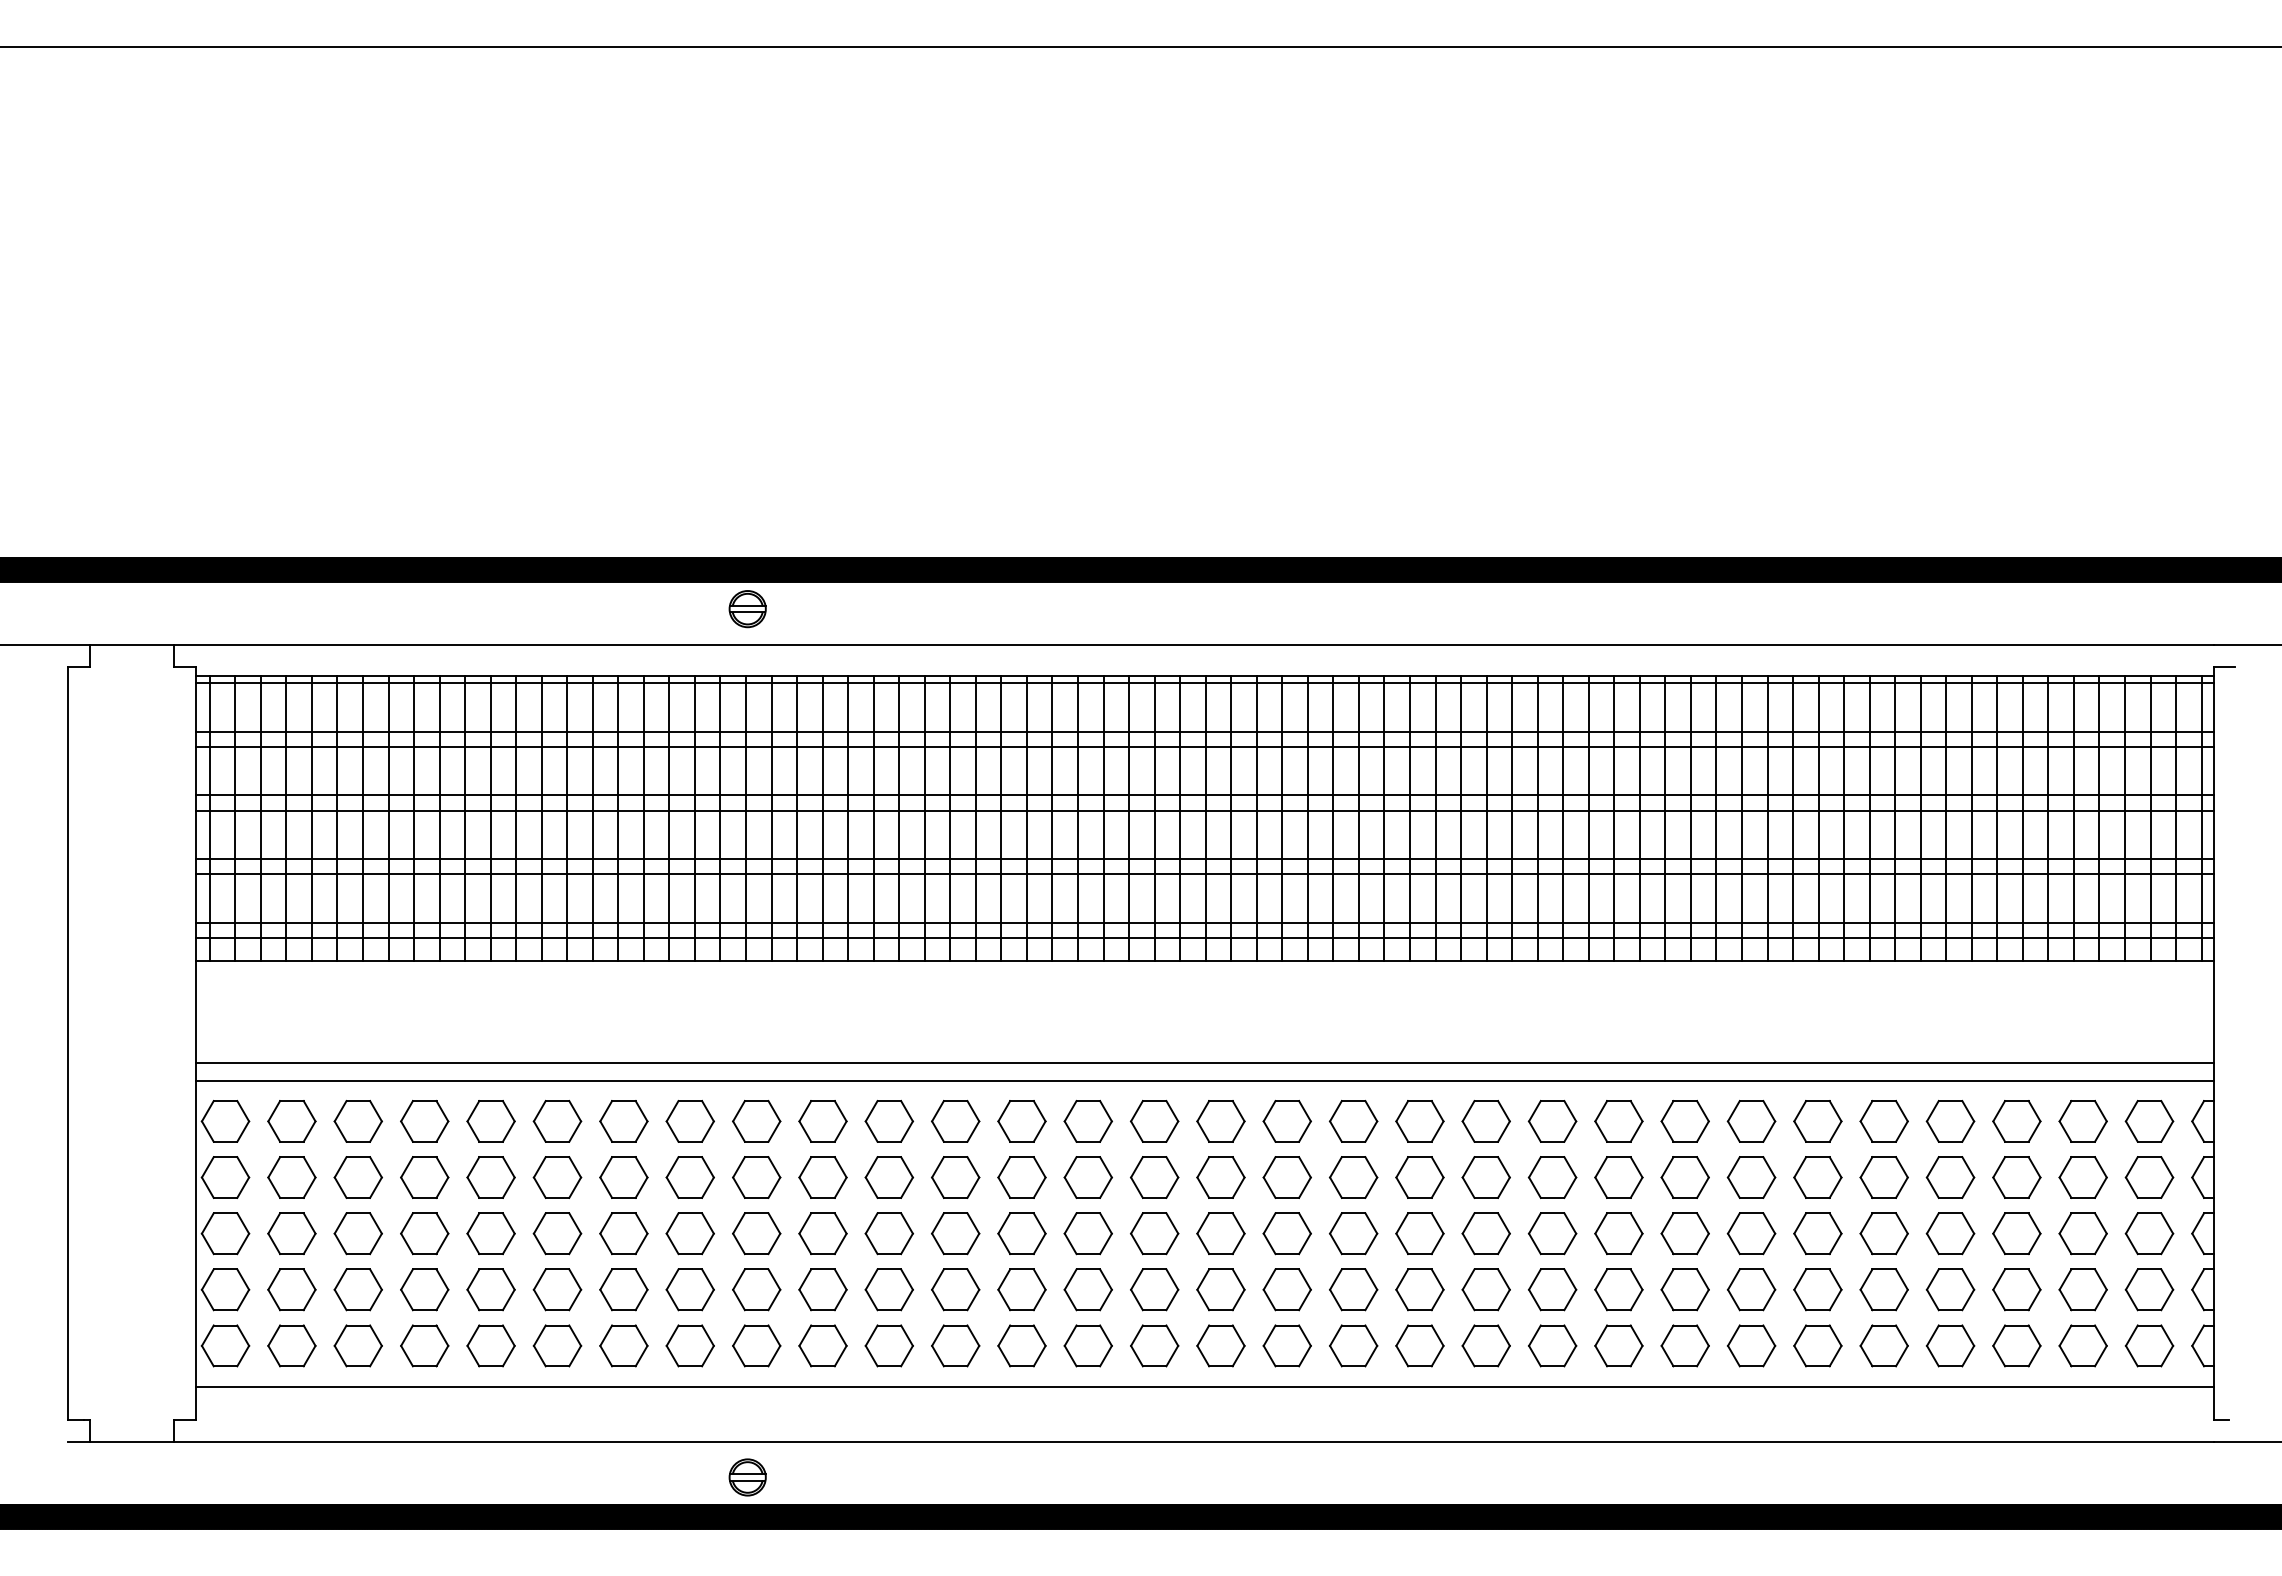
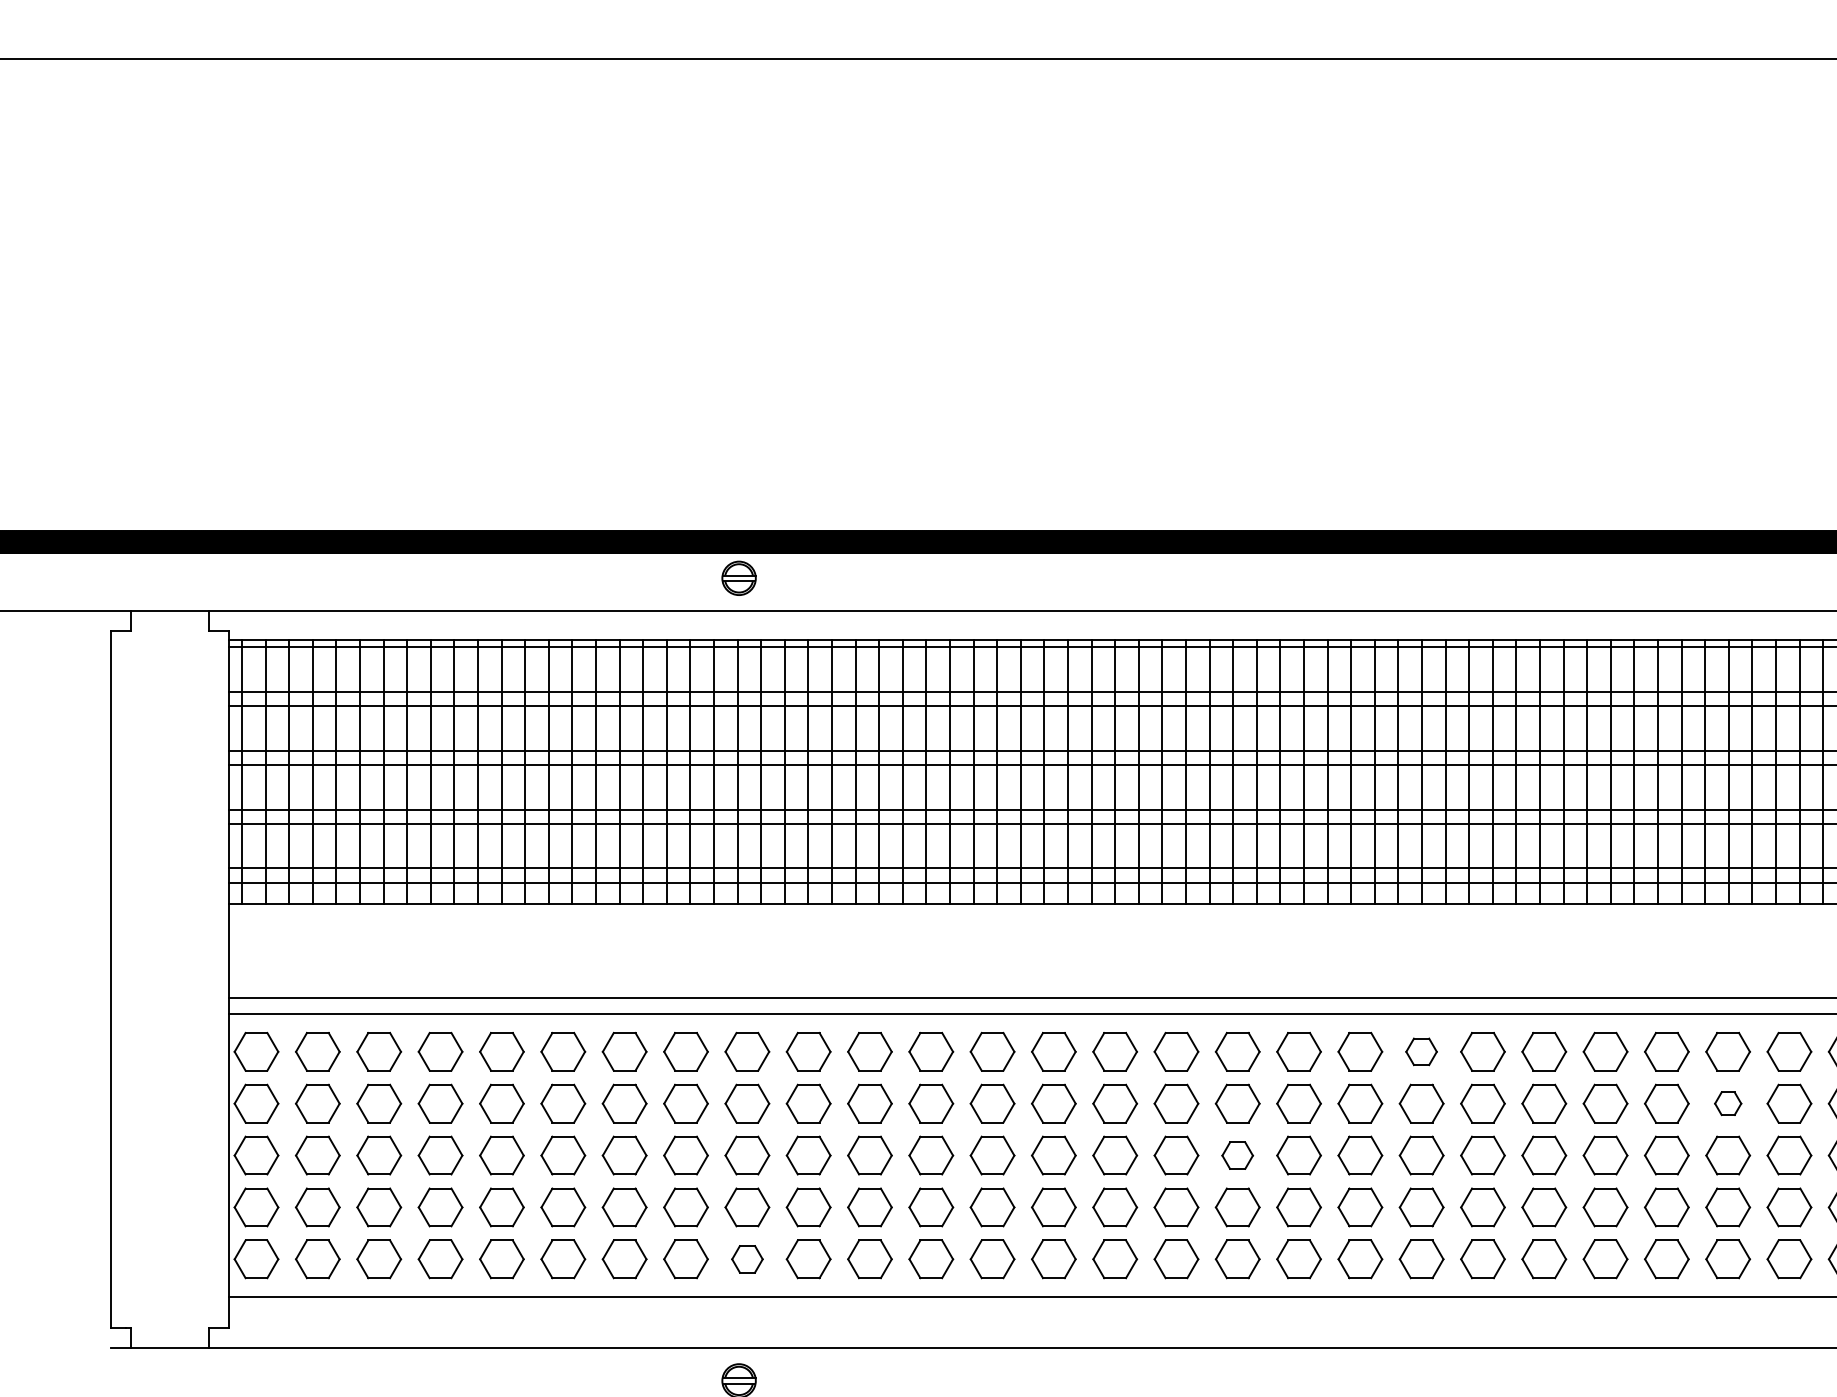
part: (1485, 1121) -> (1420, 1051), size x0.7
part: (1817, 1177) -> (1727, 1103), size x0.6
part: (1286, 1233) -> (1237, 1155), size x0.7
part: (756, 1345) -> (747, 1258), size x0.7

